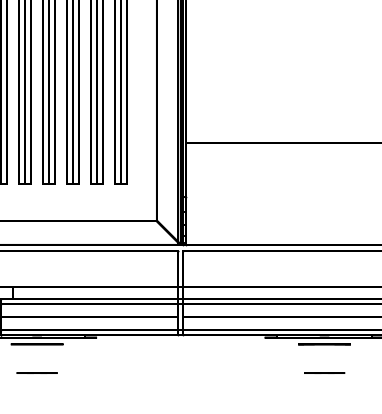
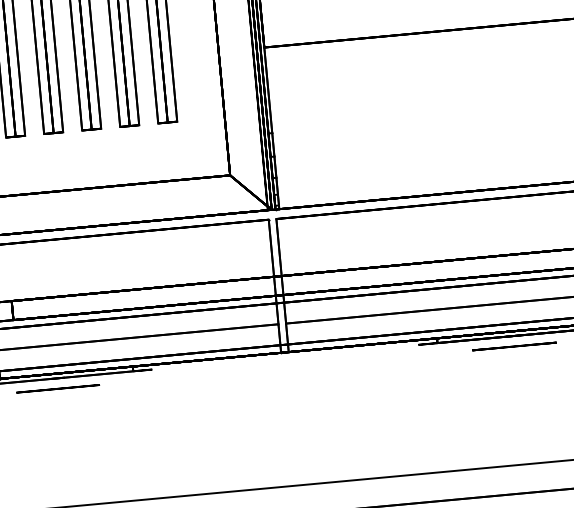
line: (36, 372) -> (61, 433), removed
line: (324, 372) -> (518, 391), removed

